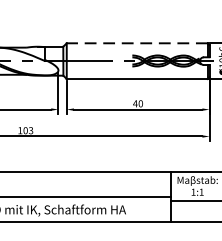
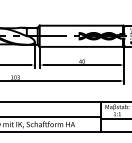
line: (137, 42) -> (81, 25), dashed -> solid

